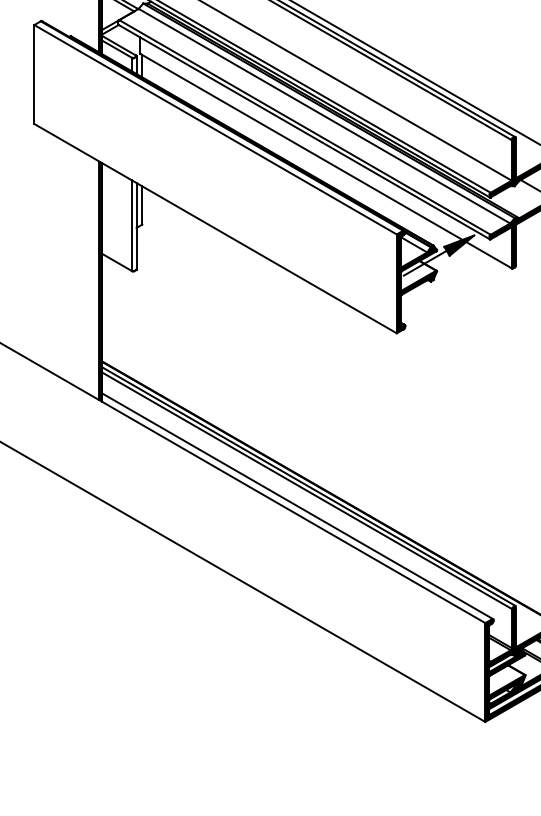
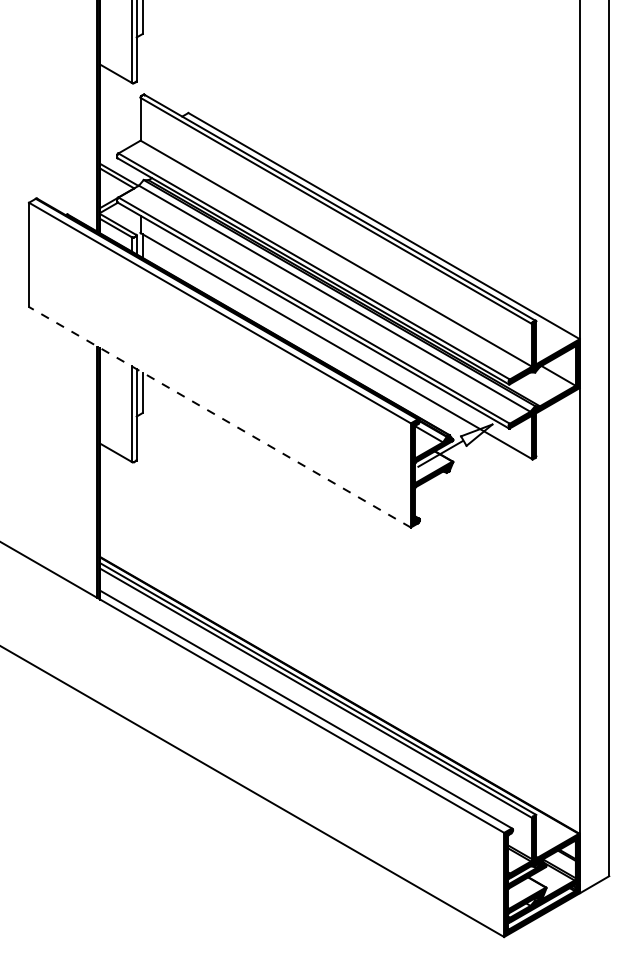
line: (215, 228) -> (219, 417), solid -> dashed
fill: (459, 245) -> (476, 434), removed

